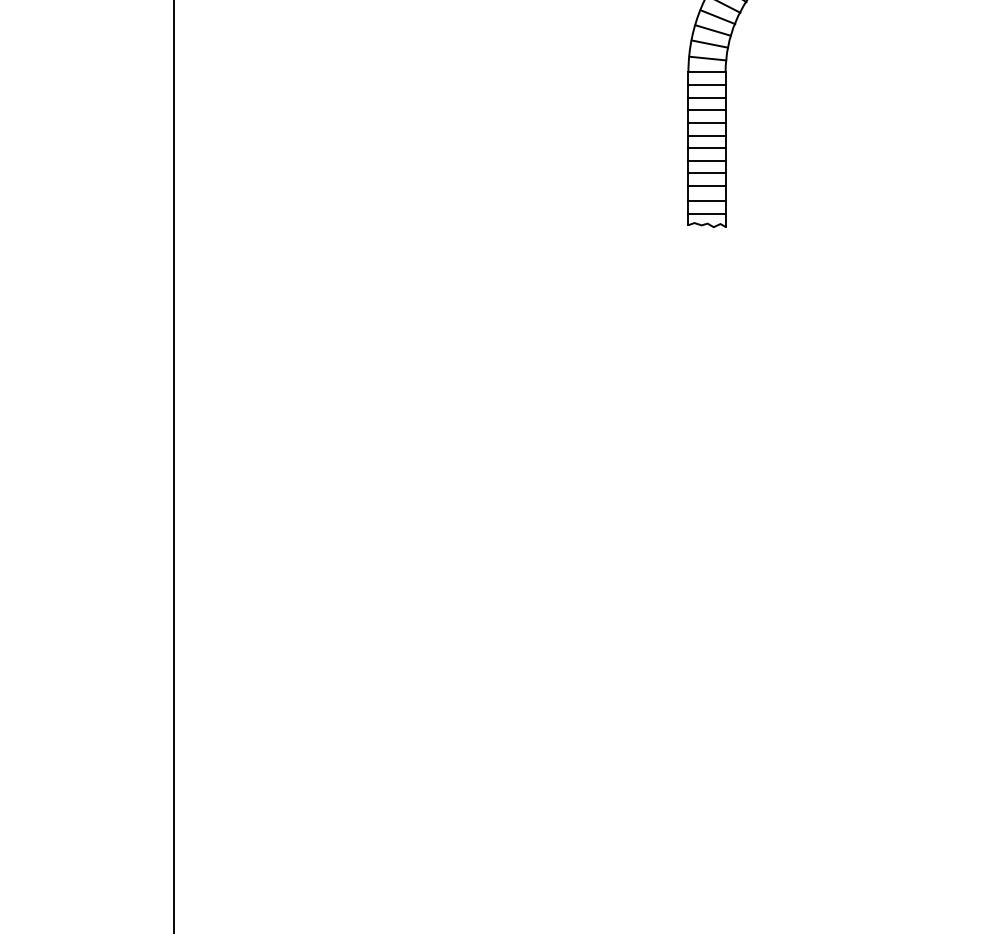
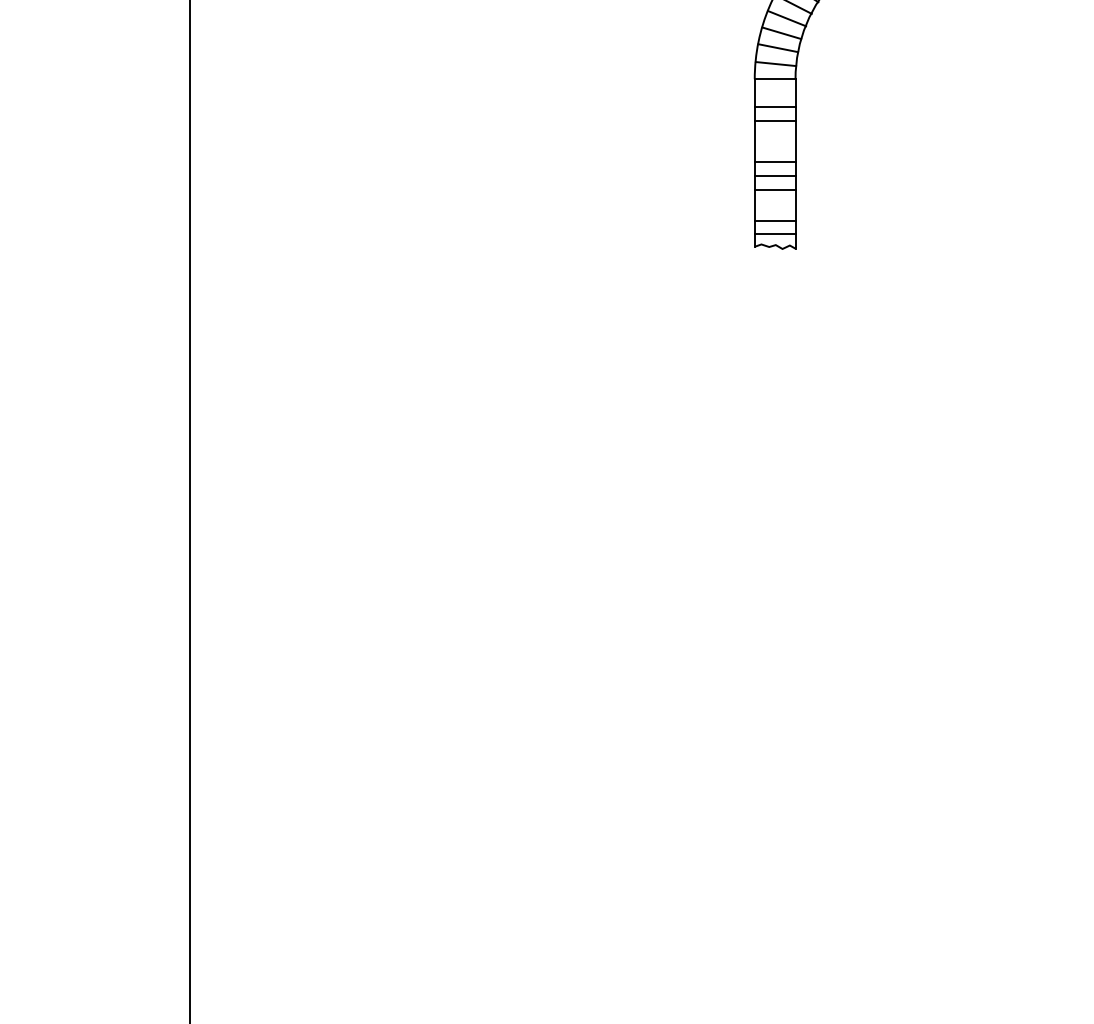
line: (706, 85) -> (774, 93), removed
line: (706, 122) -> (774, 134), removed
line: (706, 135) -> (774, 148), removed
line: (706, 185) -> (774, 203), removed

